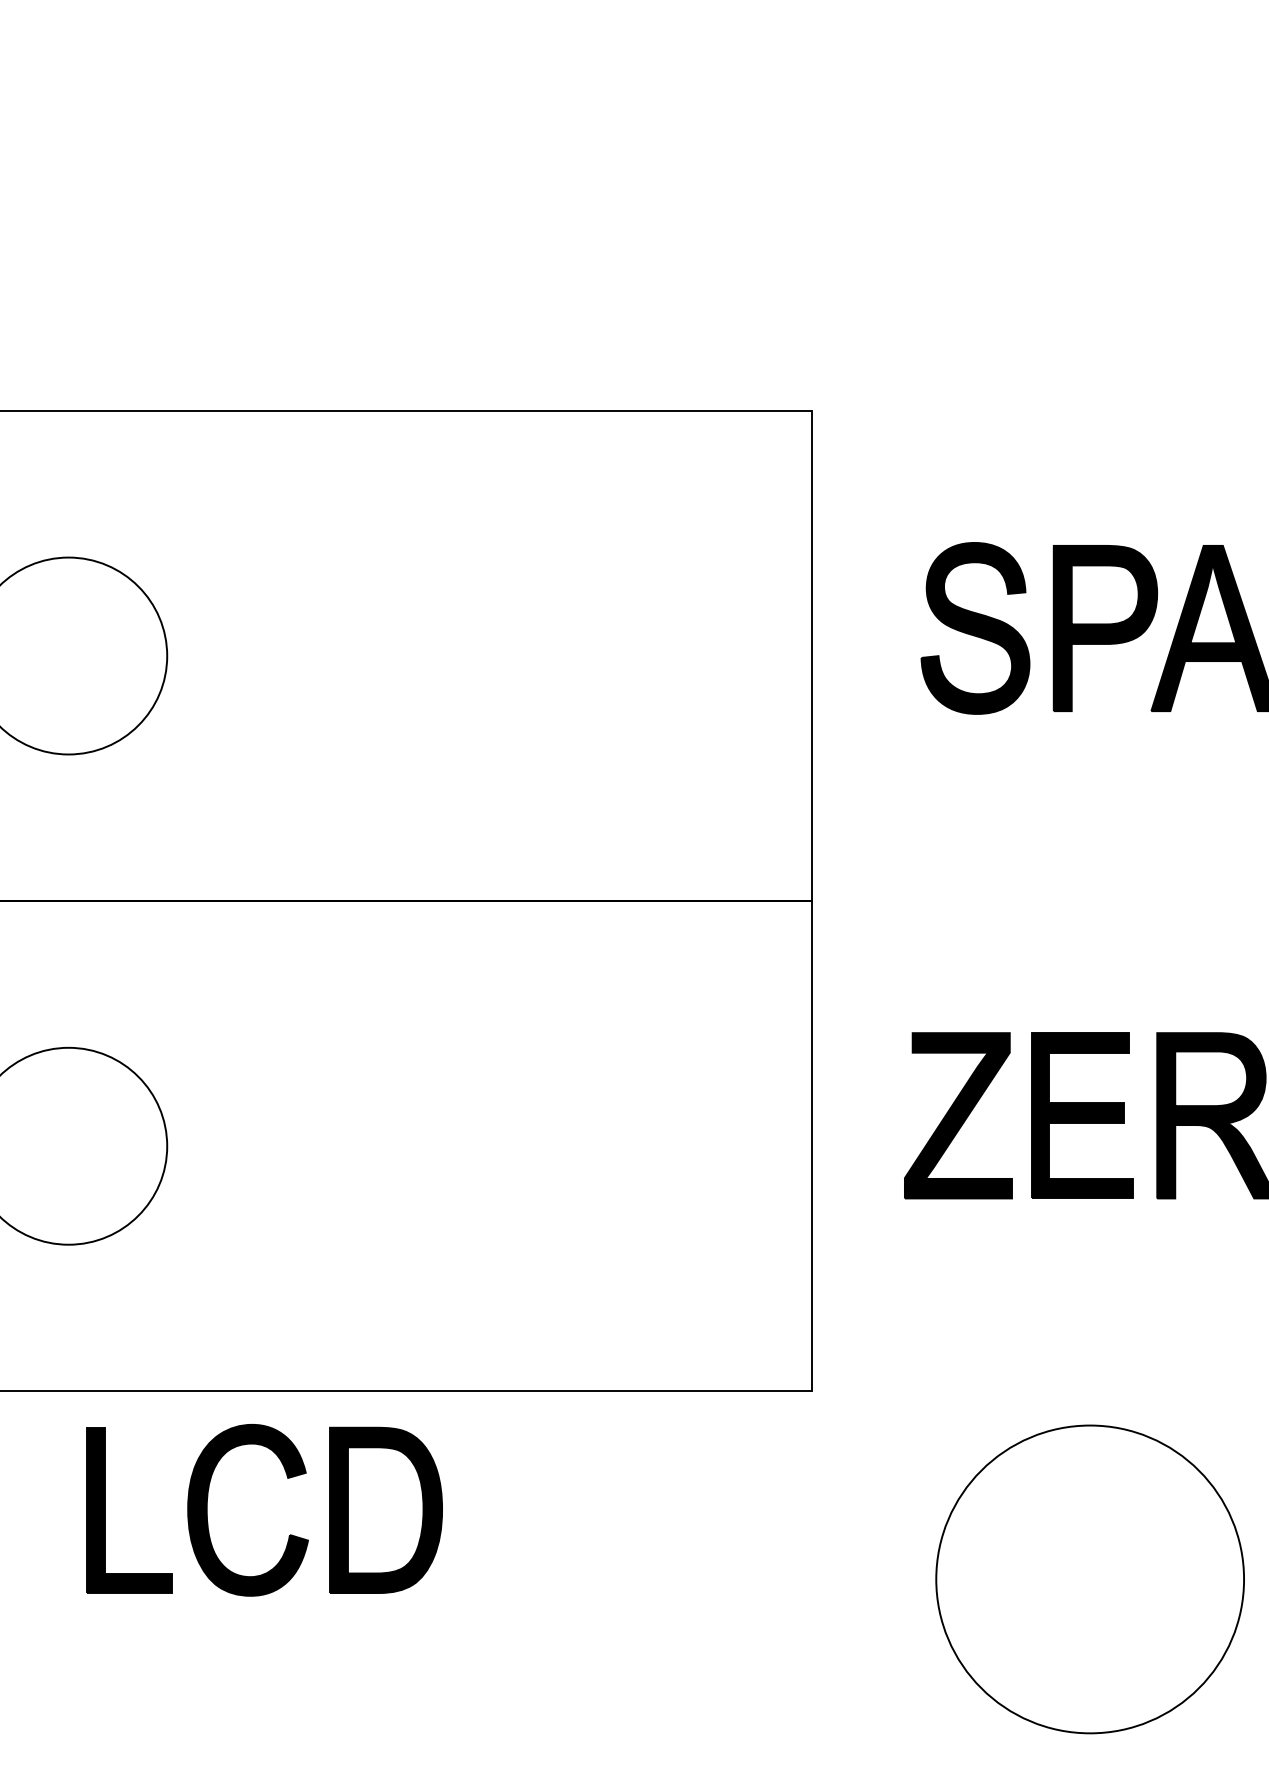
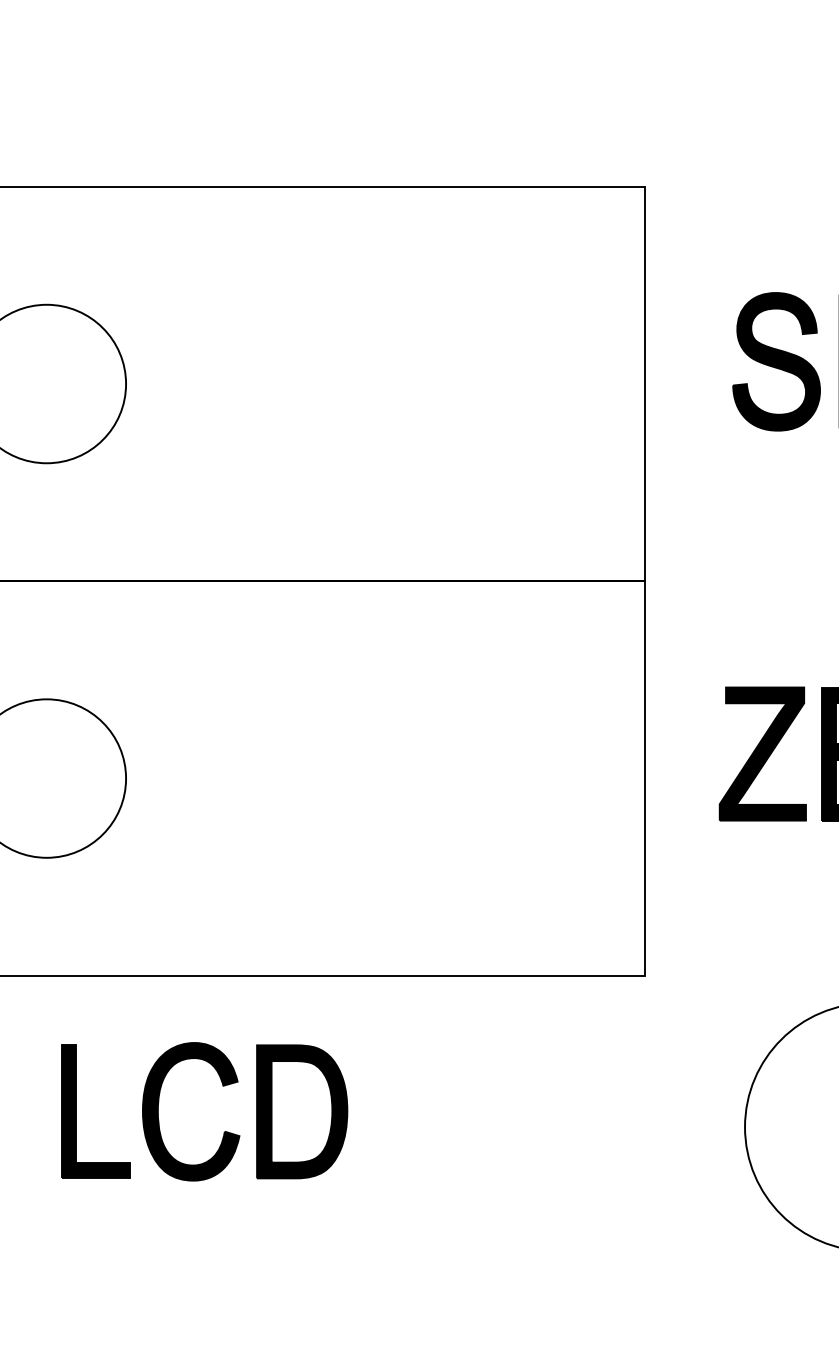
part: (289, 1535) -> (224, 1132), moved

